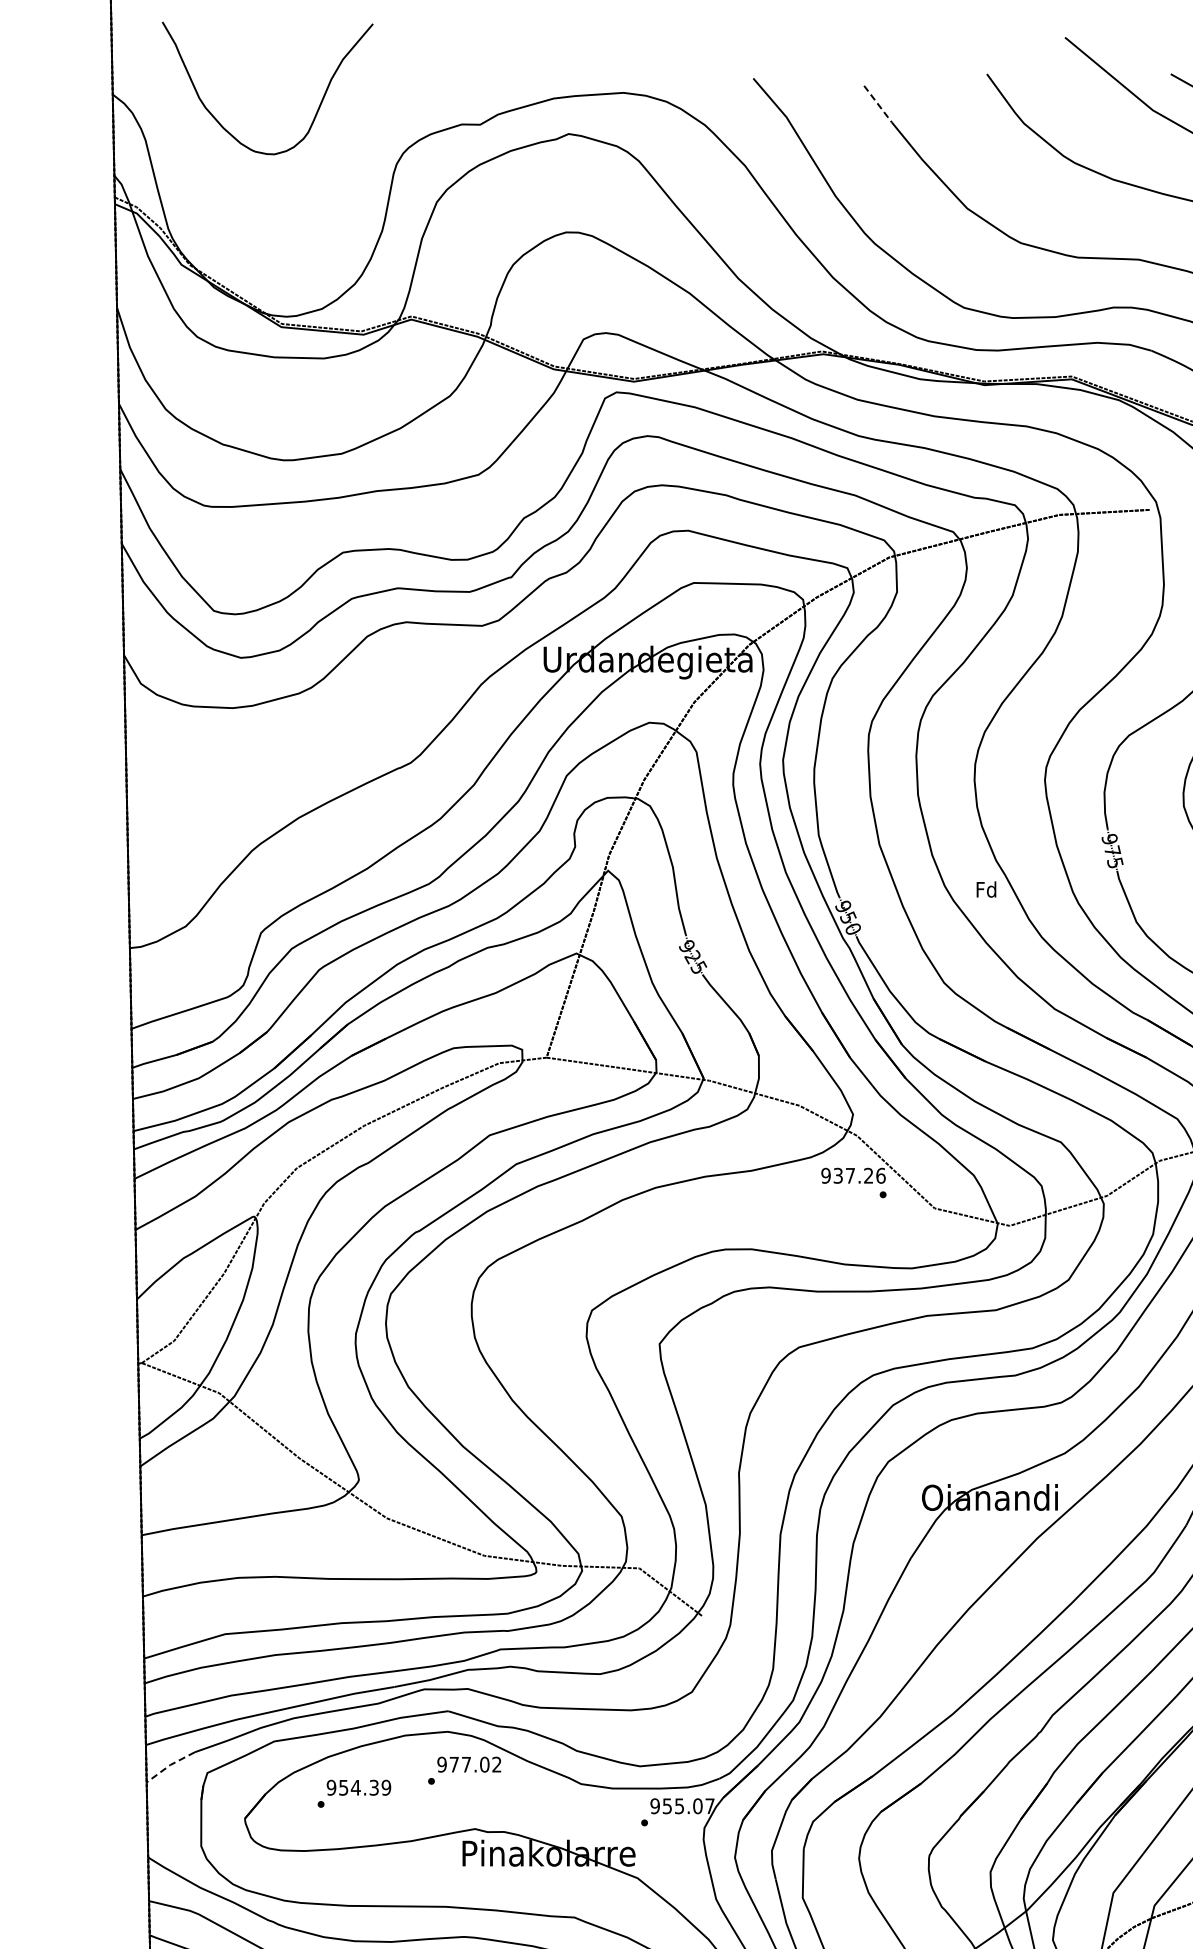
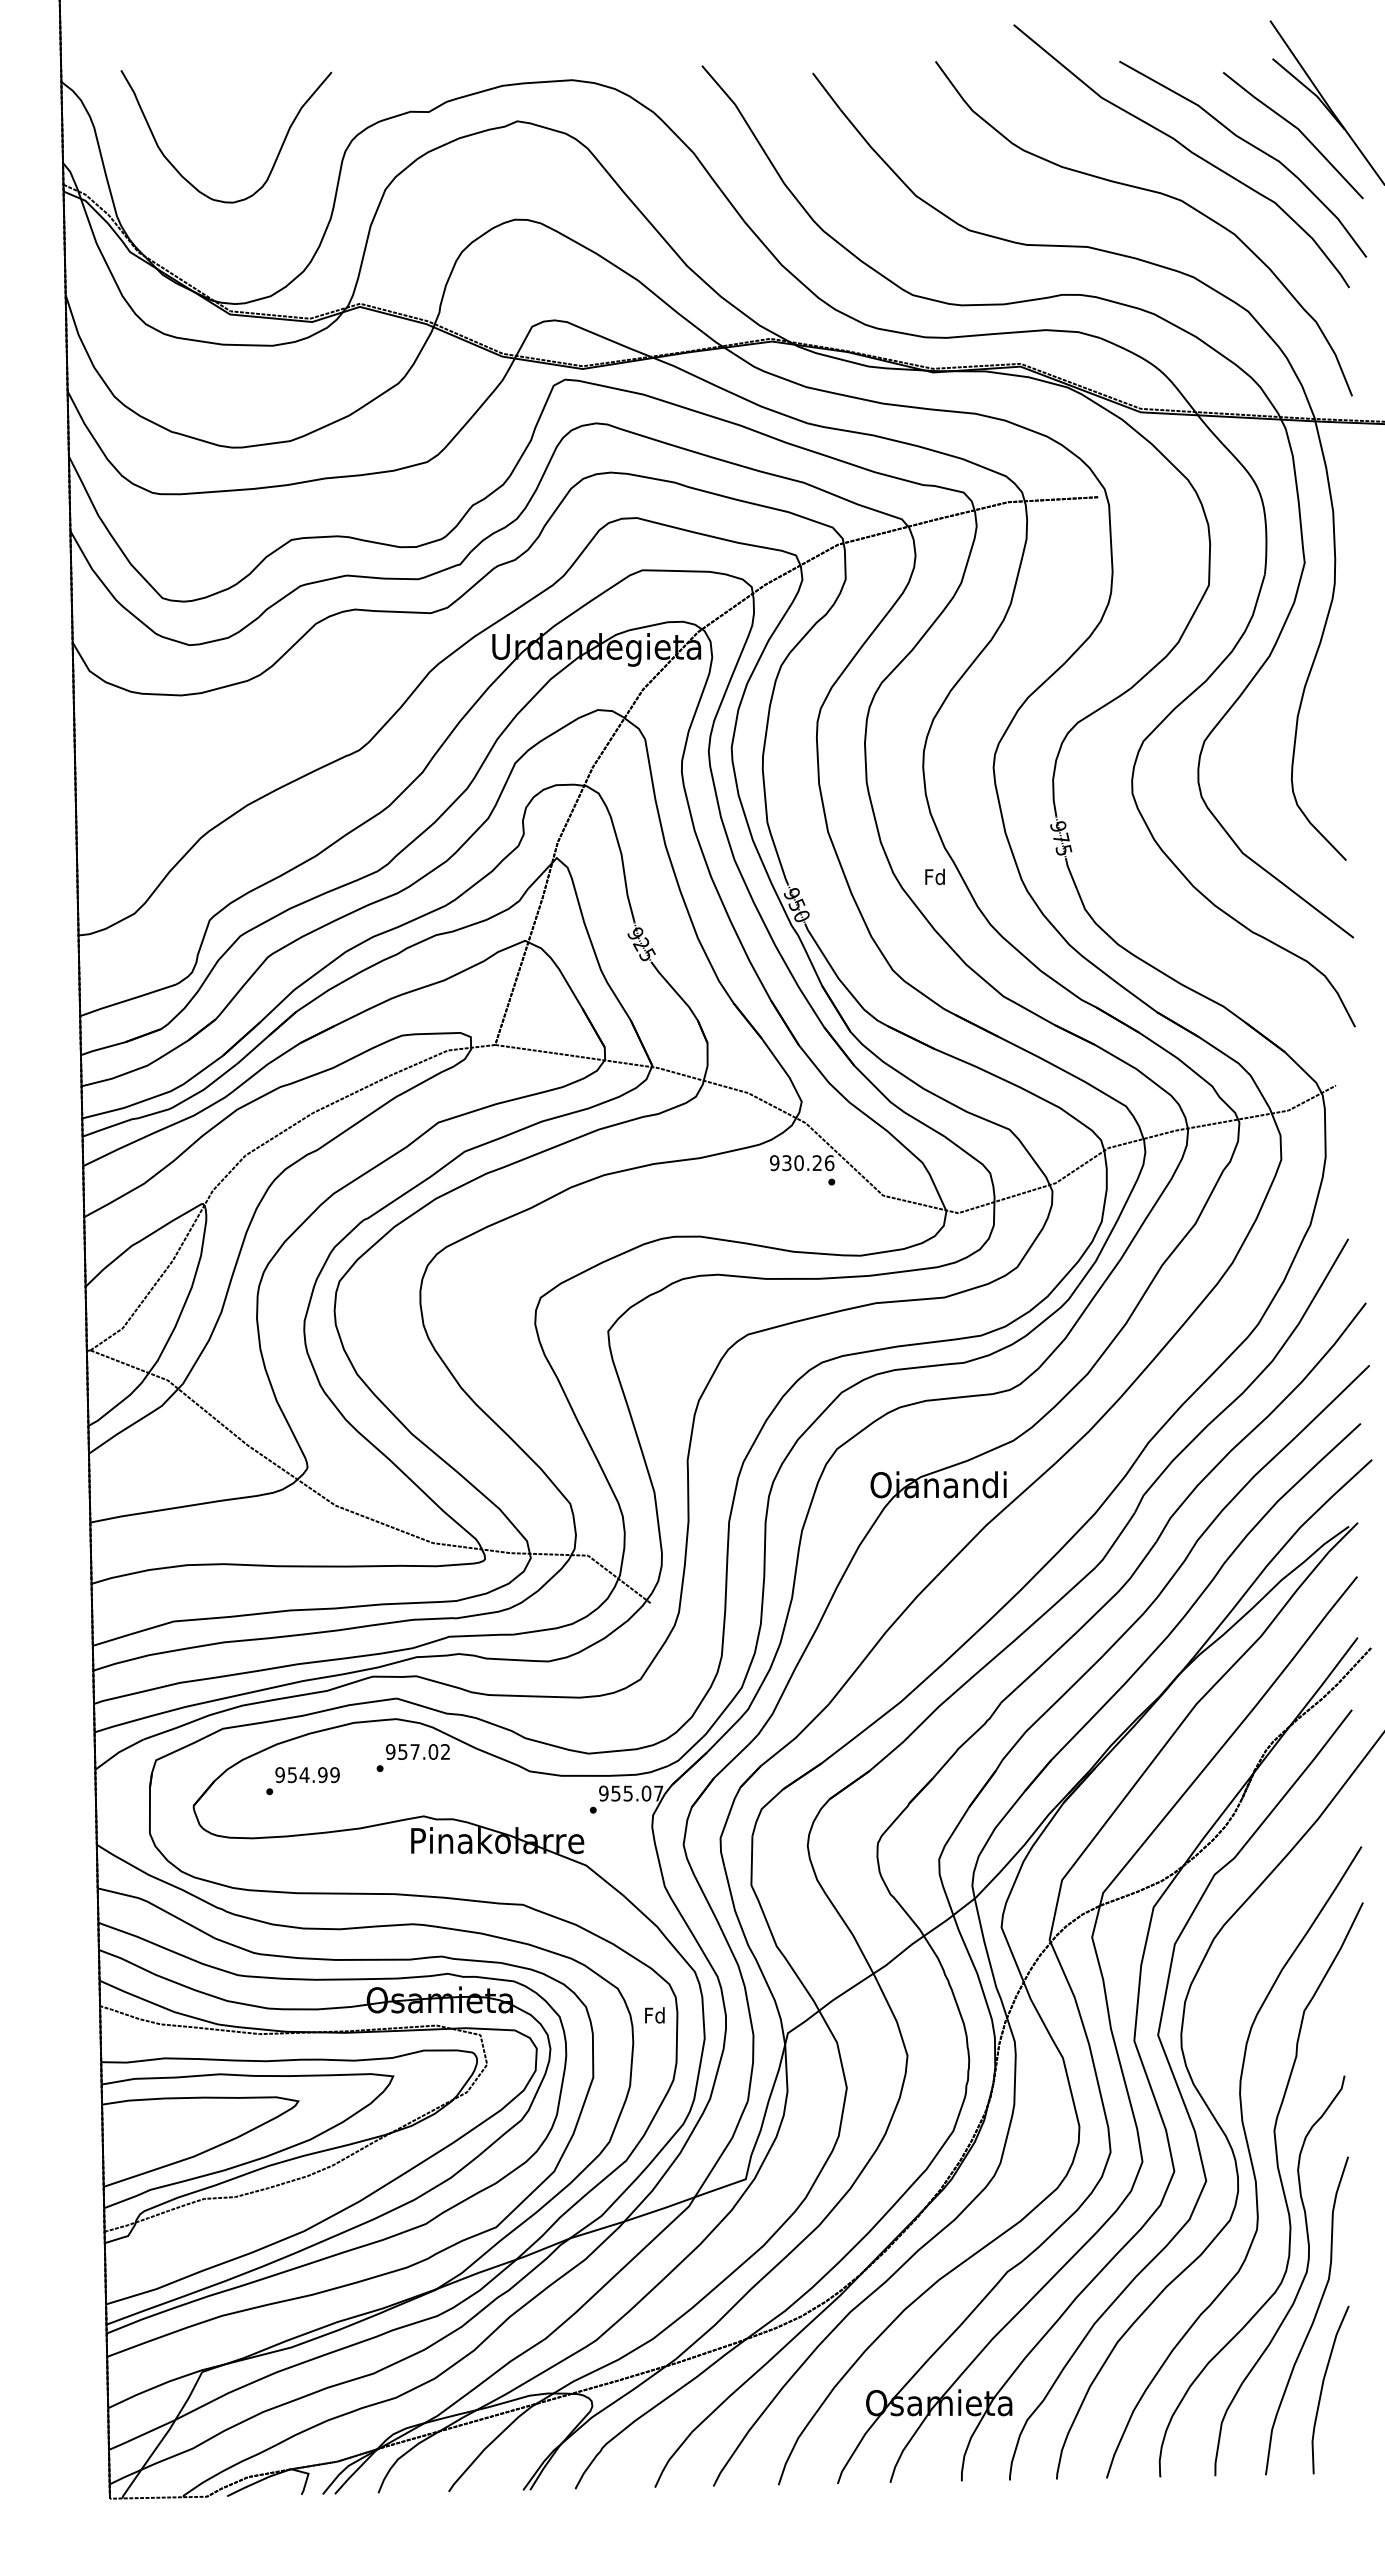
line: (877, 104) -> (826, 91), dashed -> solid
curve: (316, 110) -> (275, 158), moved
text: (849, 1176) -> (798, 1163), 937.26 -> 930.26
text: (453, 1764) -> (402, 1751), 977.02 -> 957.02
line: (169, 1765) -> (118, 1752), dashed -> solid
text: (373, 1787) -> (322, 1774), 954.39 -> 954.99

